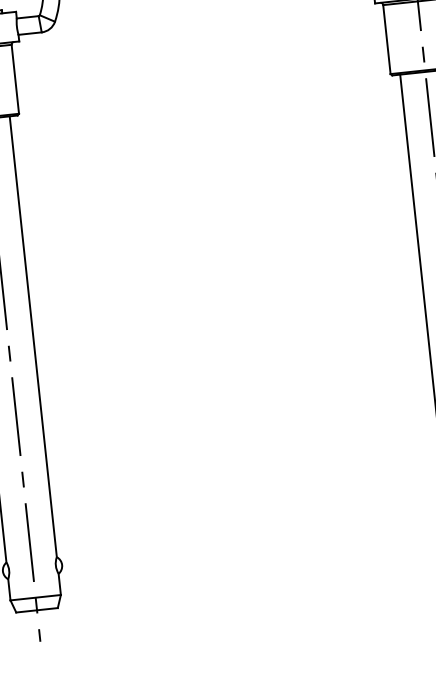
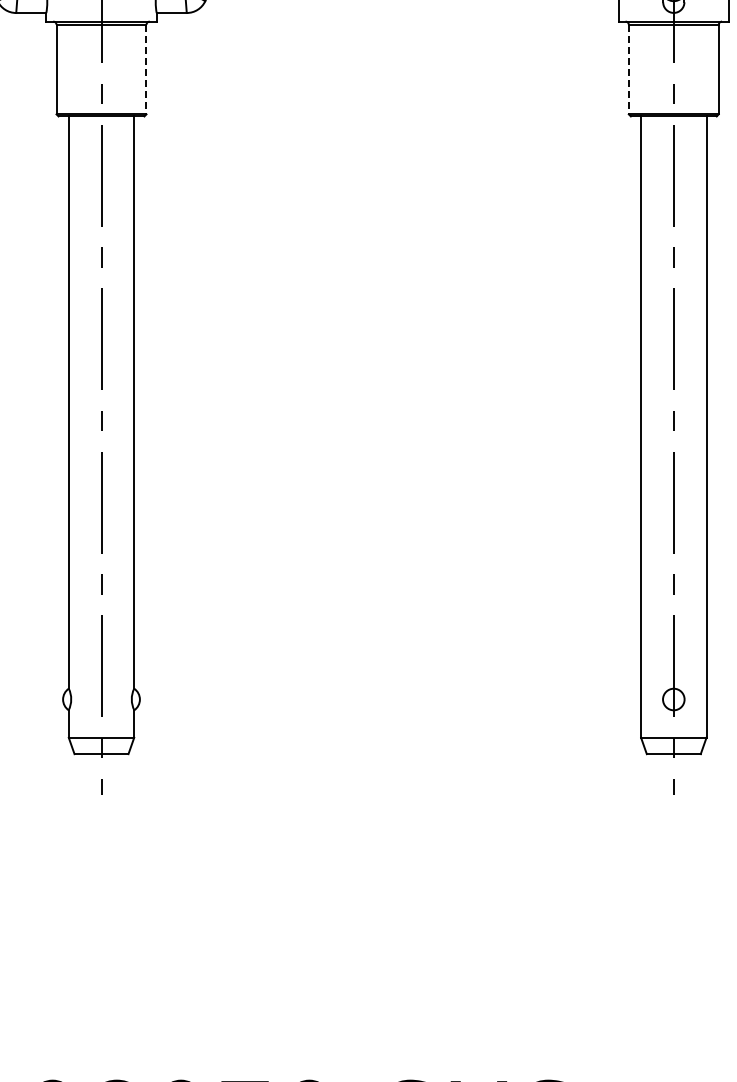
line: (386, 39) -> (628, 69), solid -> dashed
line: (15, 79) -> (146, 69), solid -> dashed

